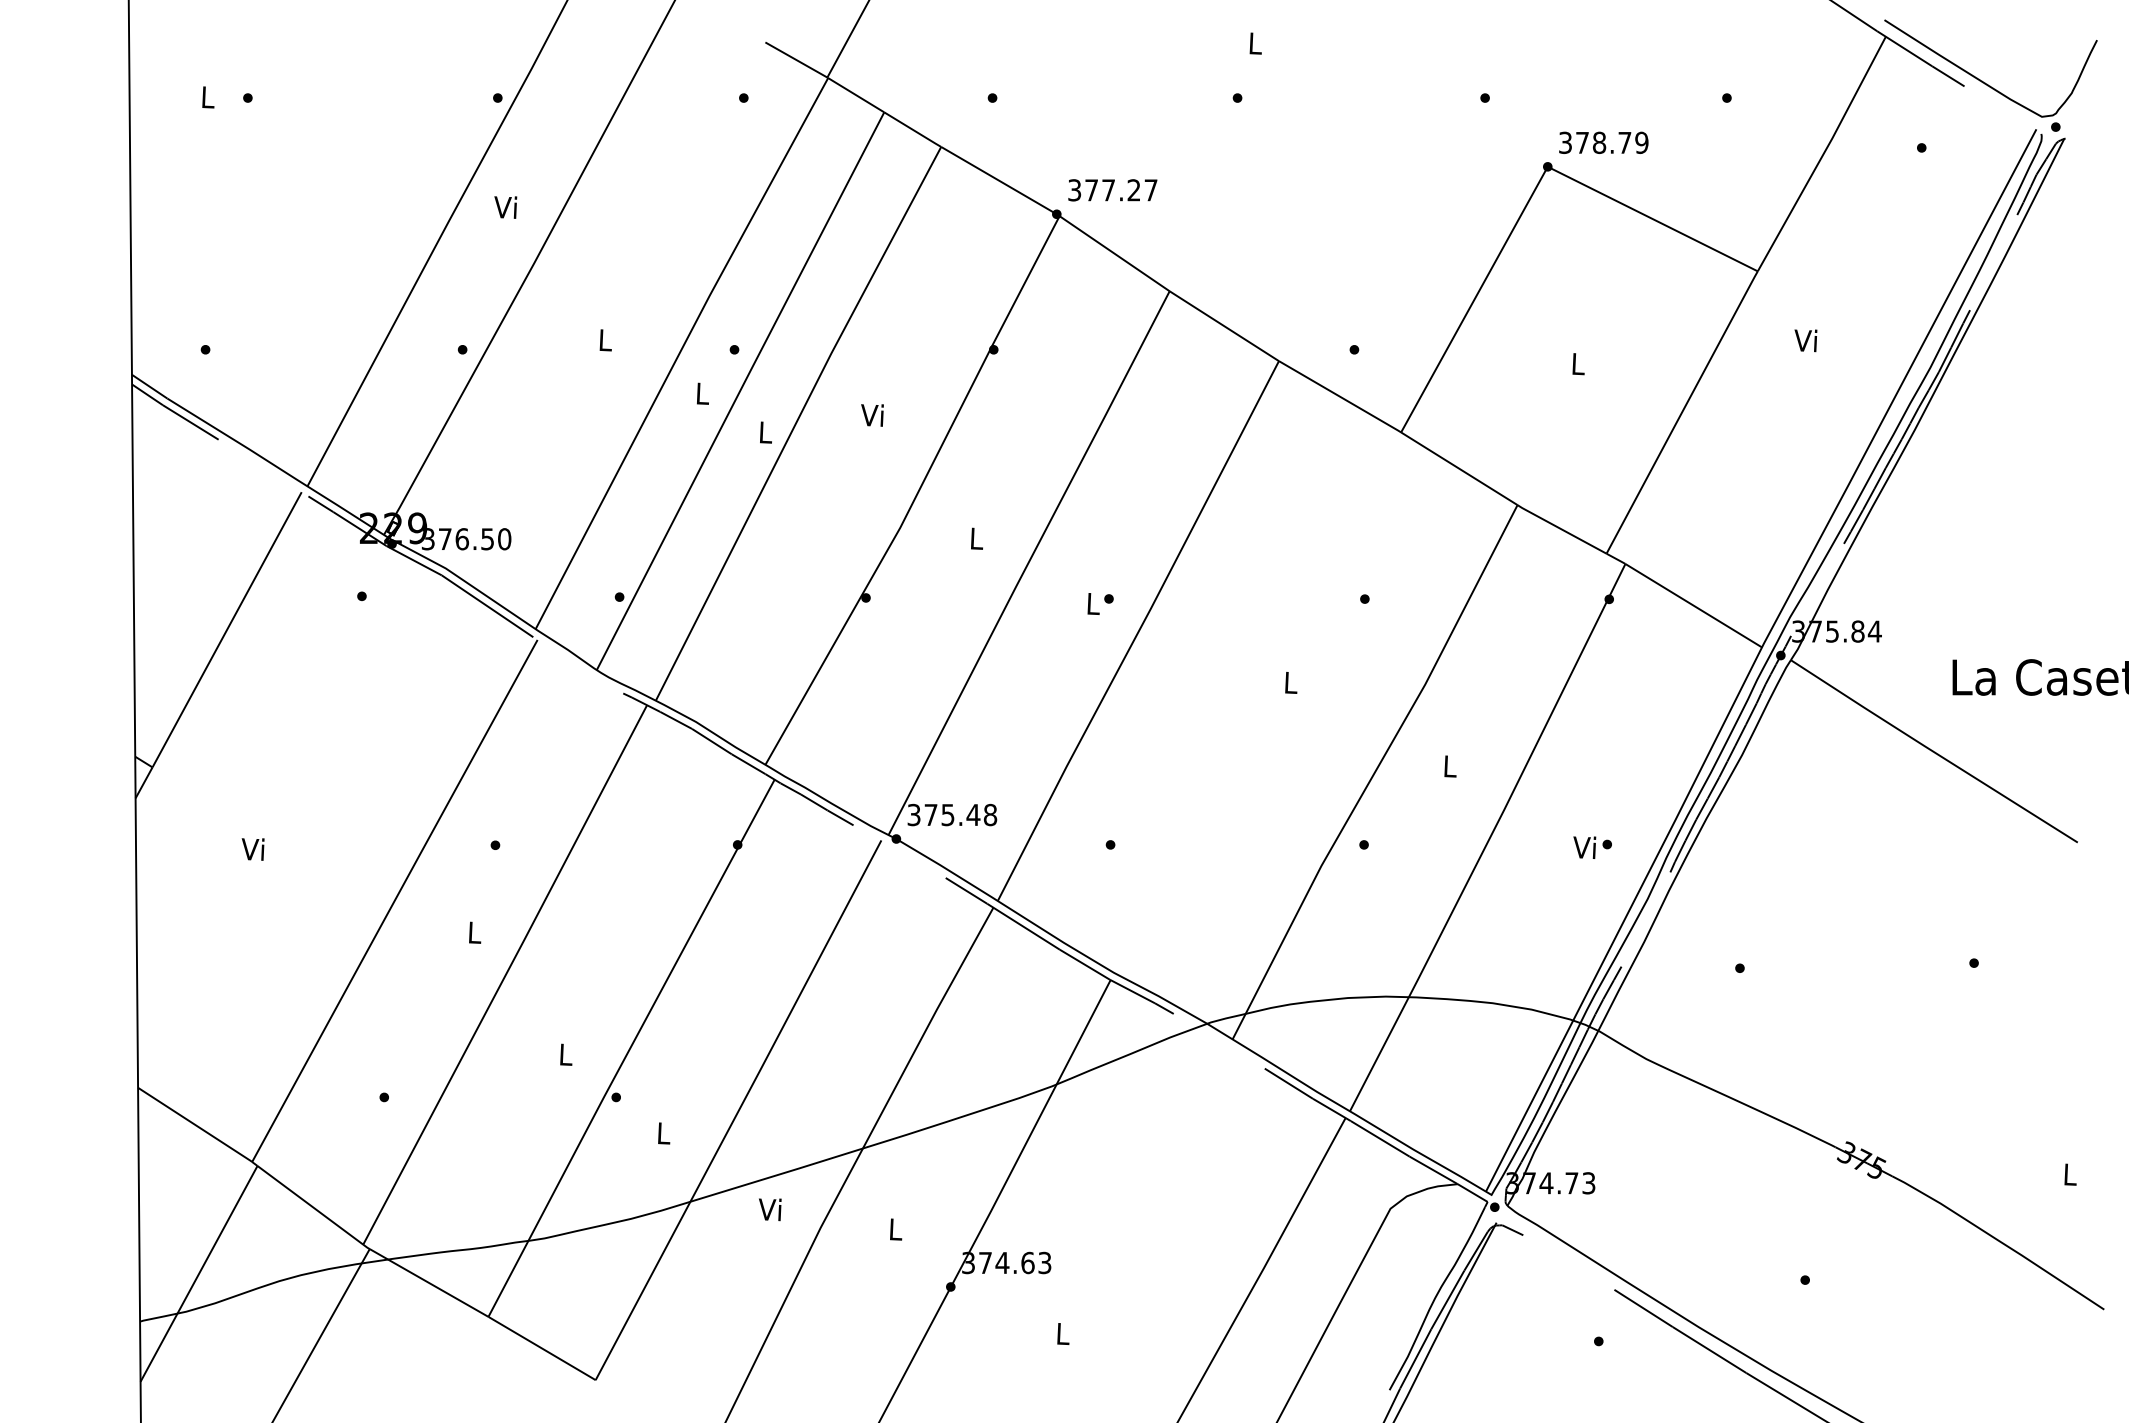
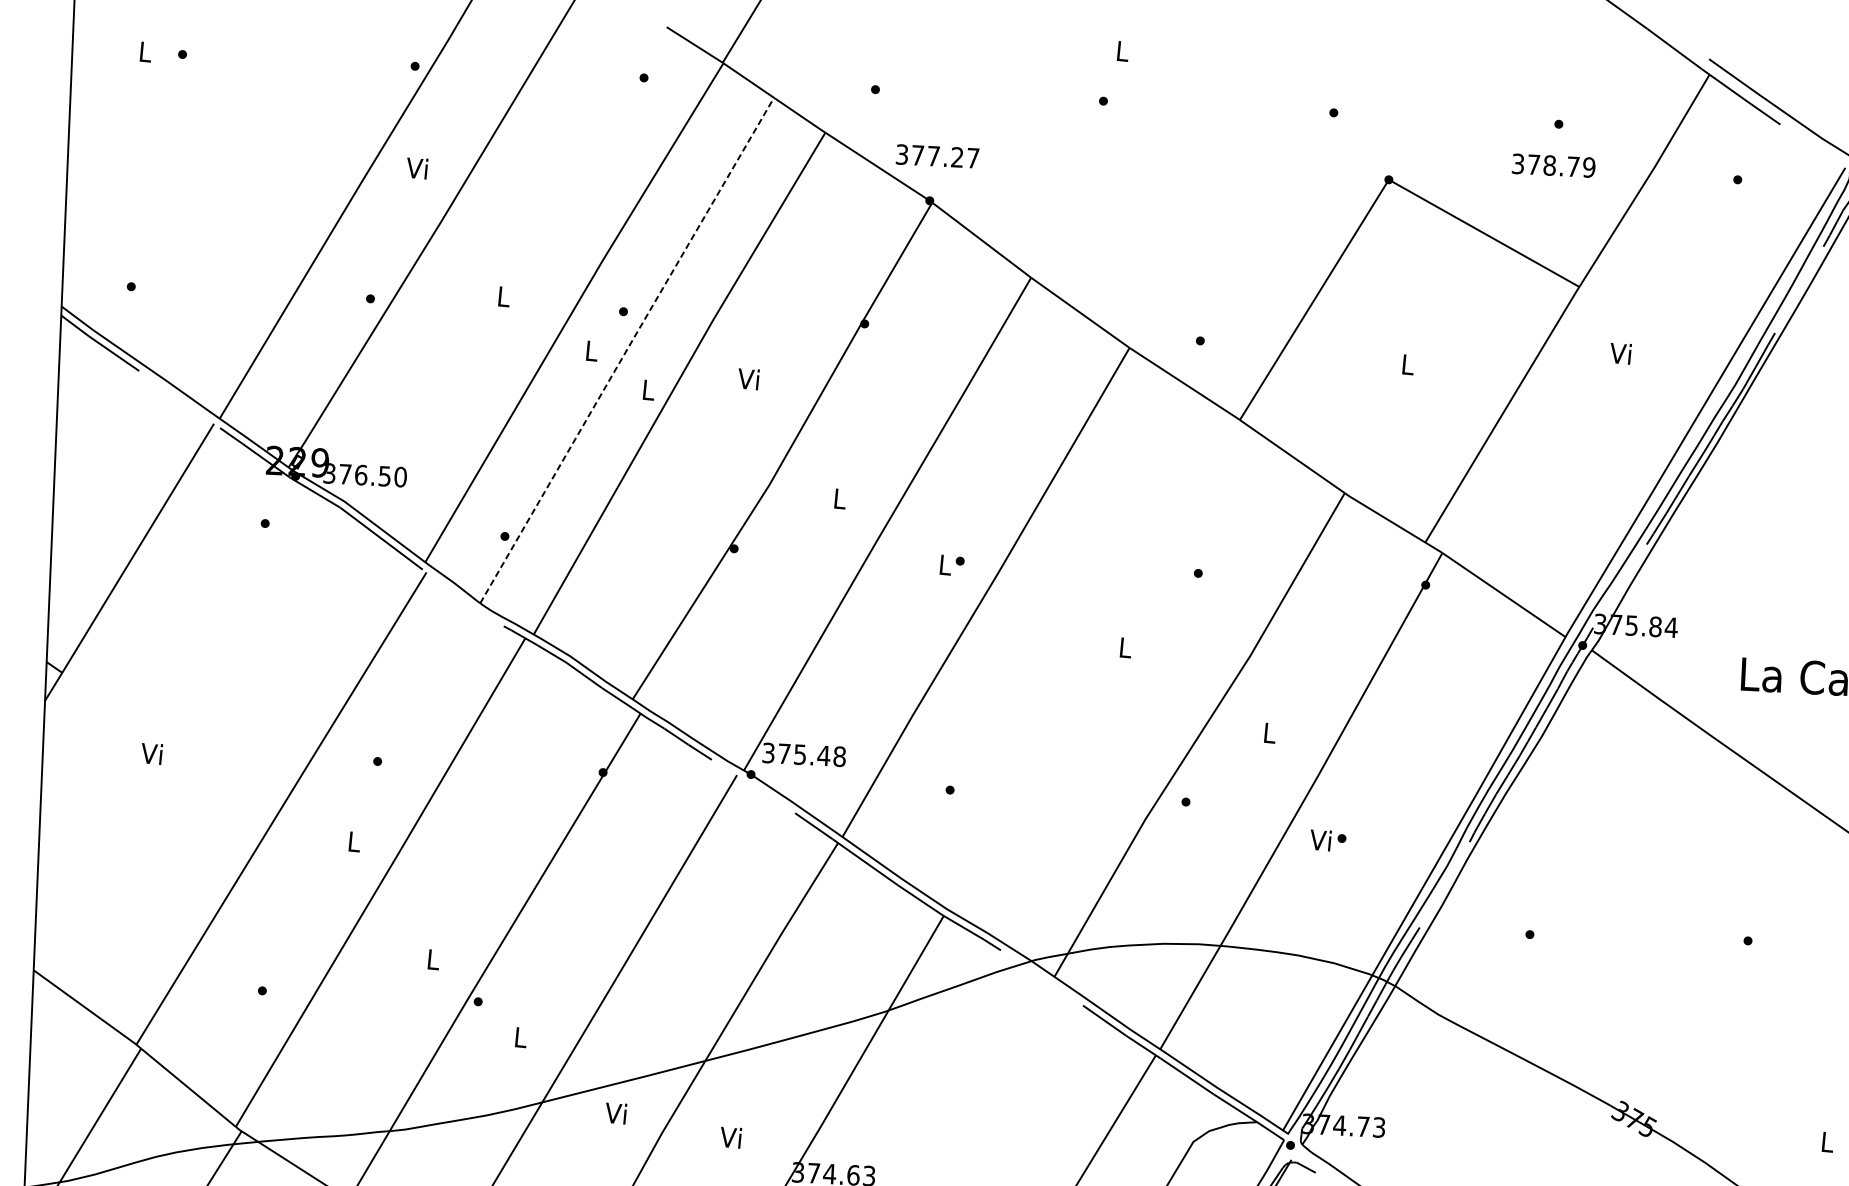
text: (1603, 142) -> (1553, 165), moved
text: (1112, 190) -> (937, 156), moved
line: (740, 390) -> (627, 349), solid -> dashed
text: (1592, 847) -> (1328, 840), moved
text: (894, 1229) -> (730, 1137), L -> Vi

